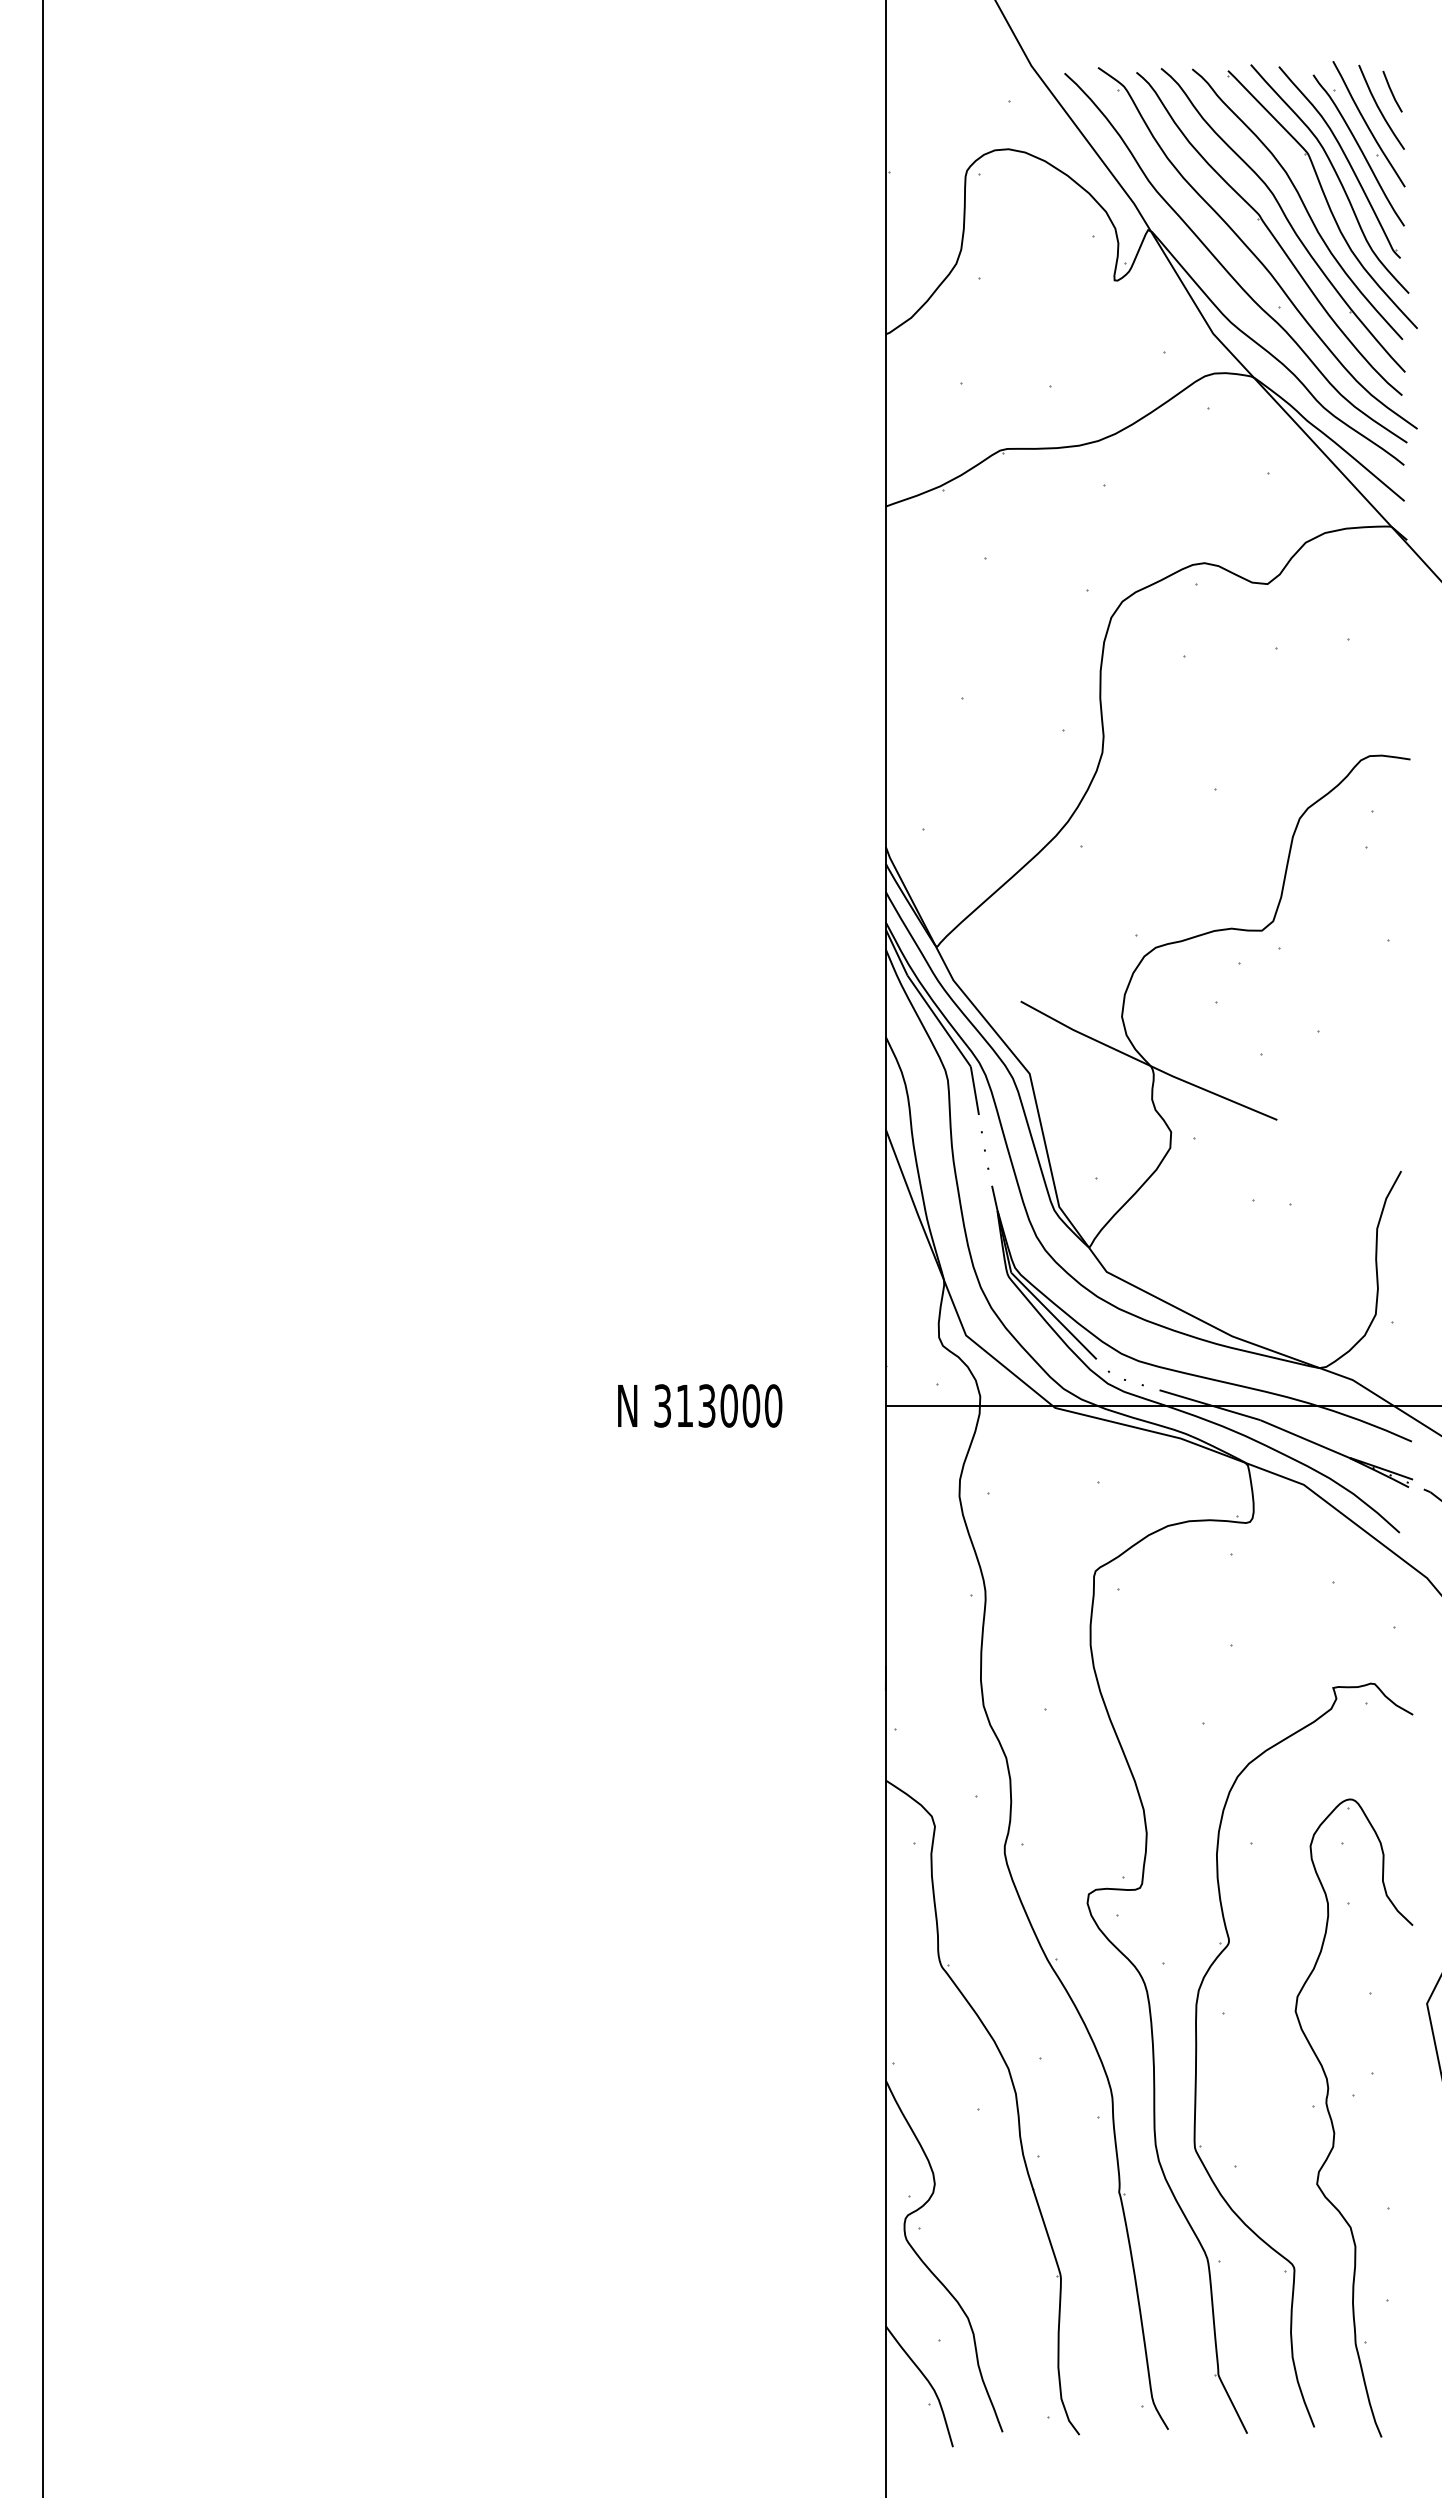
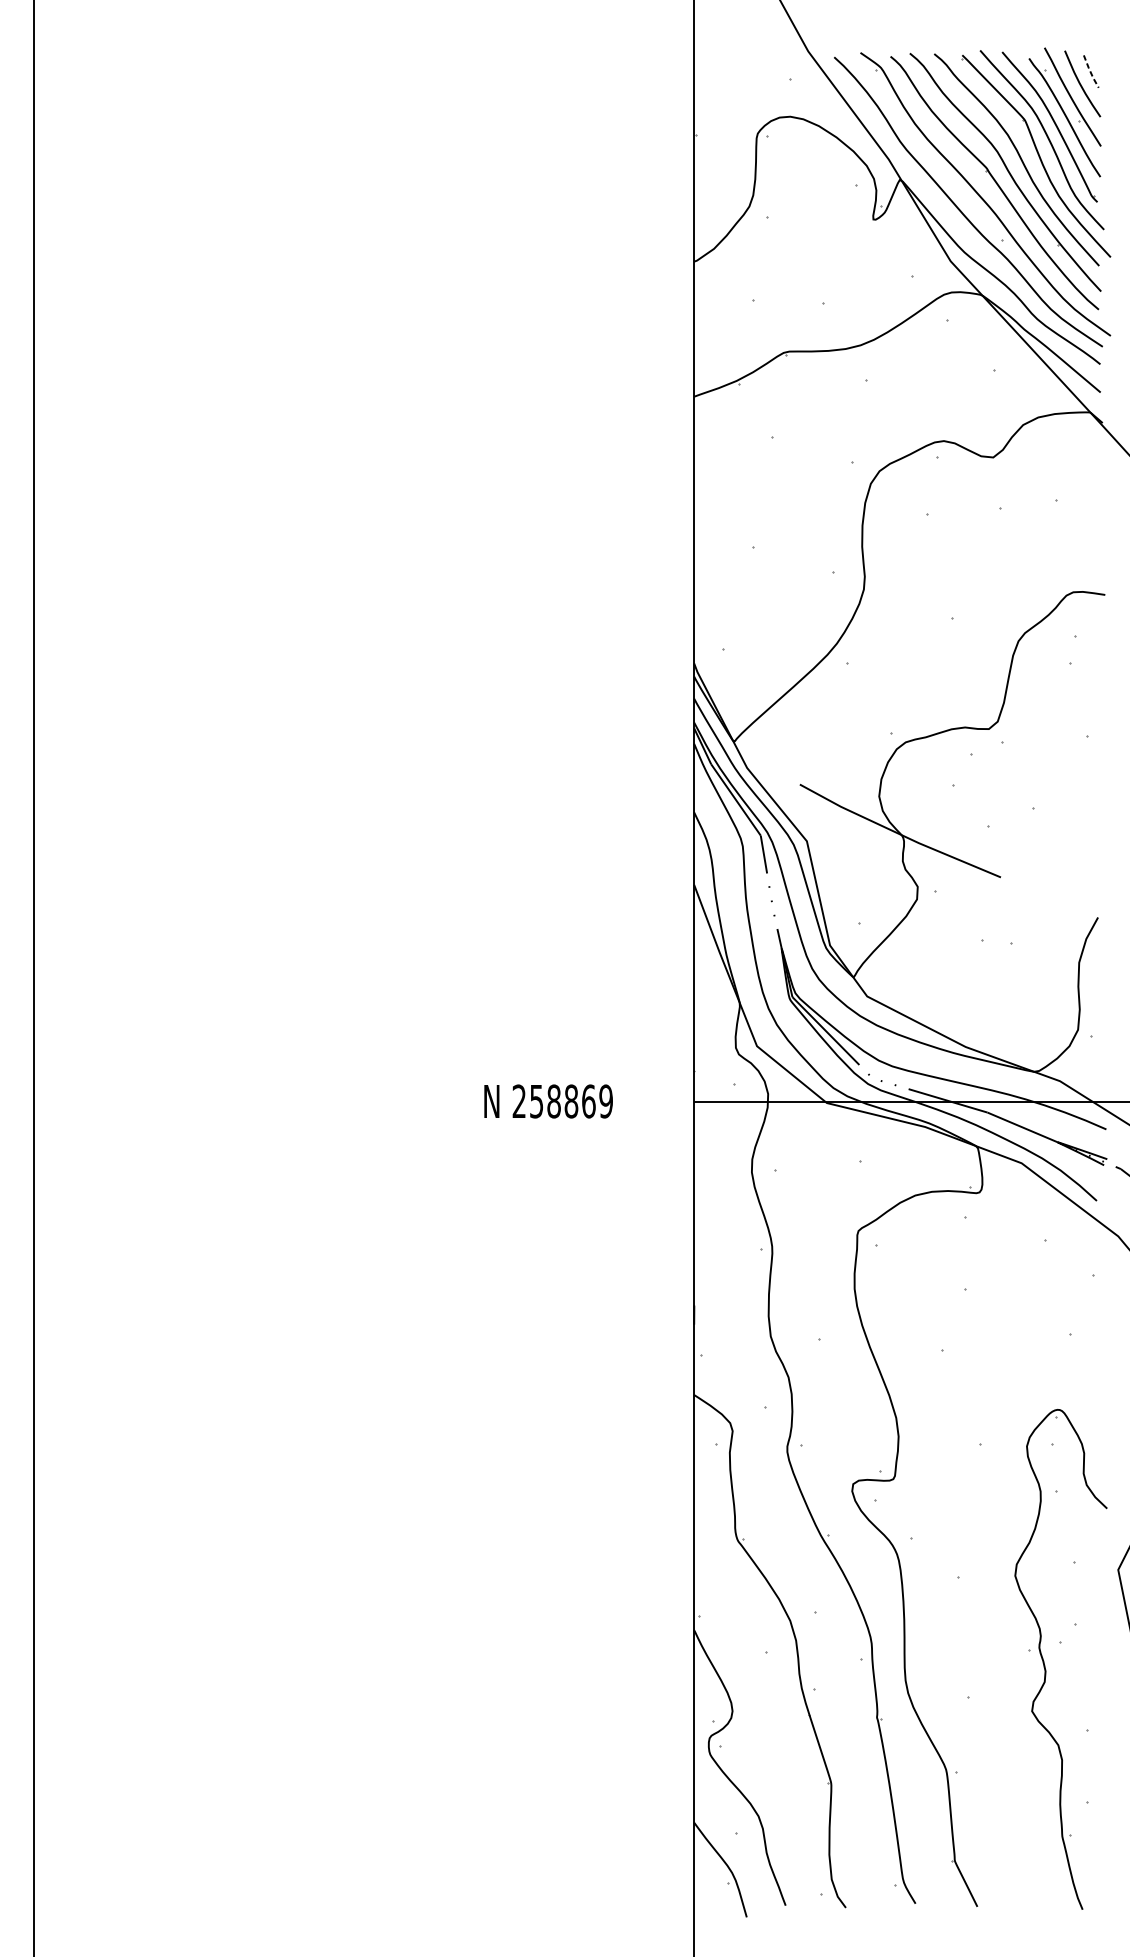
line: (1391, 92) -> (1090, 72), solid -> dashed
text: (718, 1405) -> (563, 1101), 313000 -> 258869
part: (1197, 2049) -> (938, 1605), removed

